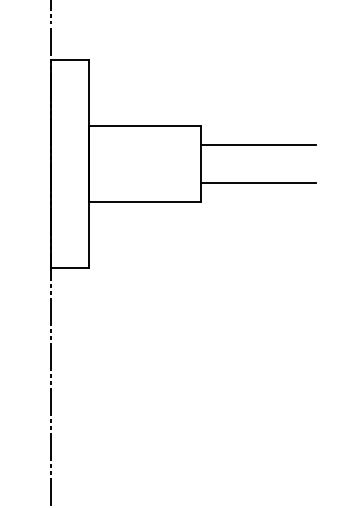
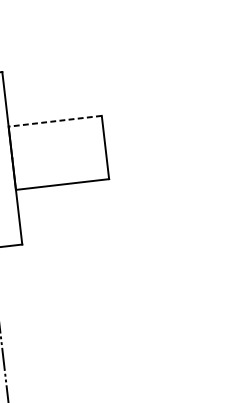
line: (144, 126) -> (54, 121), solid -> dashed
line: (258, 145) -> (151, 126), removed
line: (258, 183) -> (154, 158), removed

